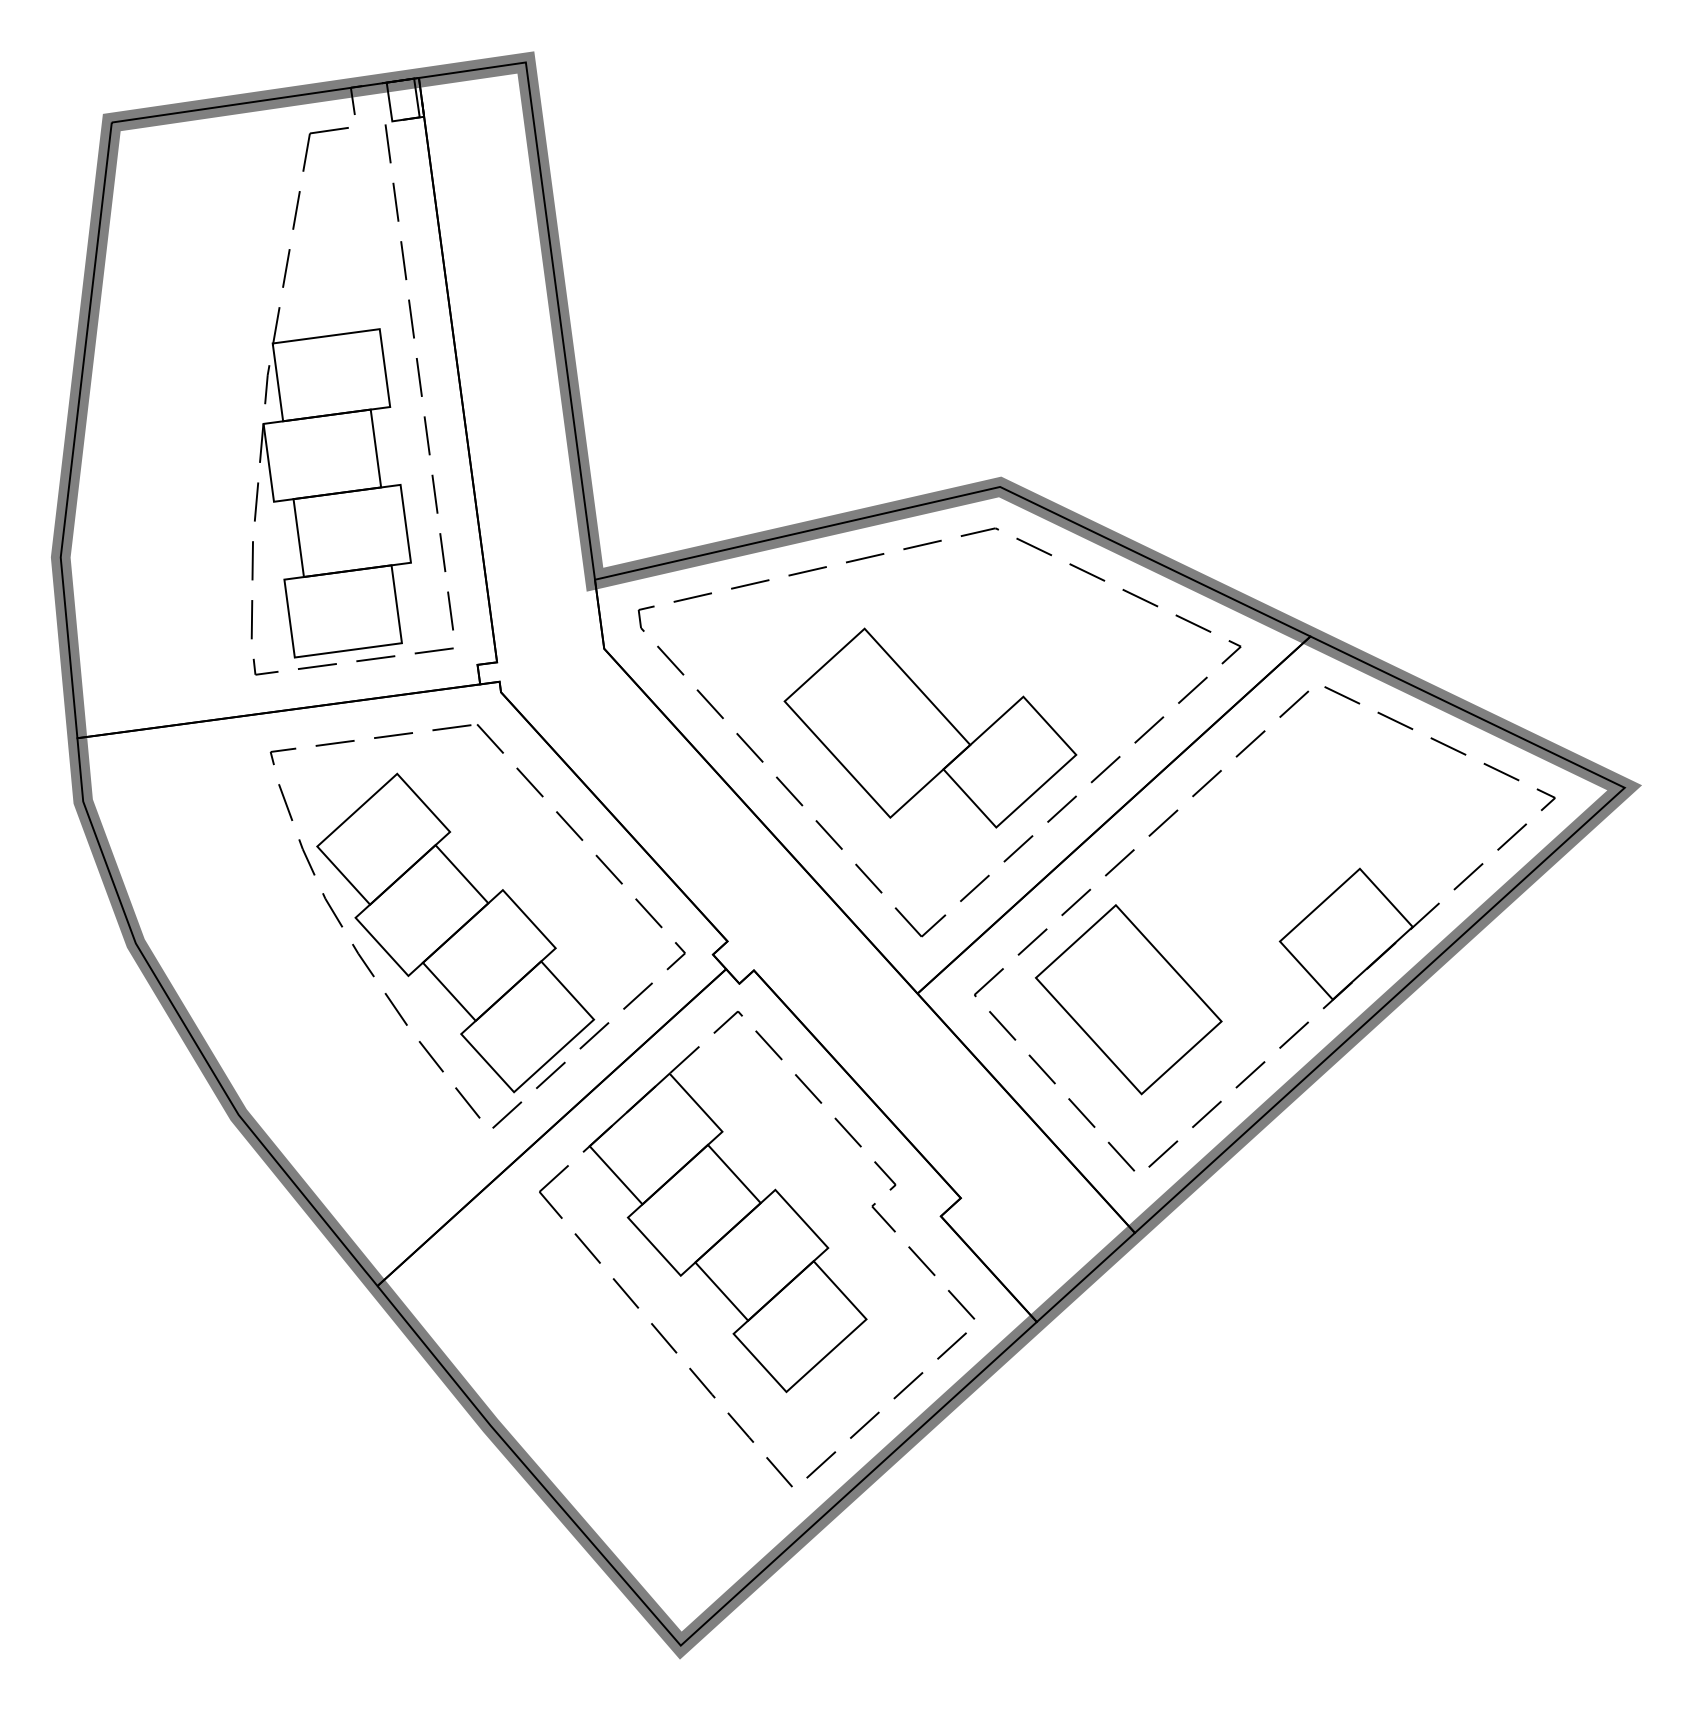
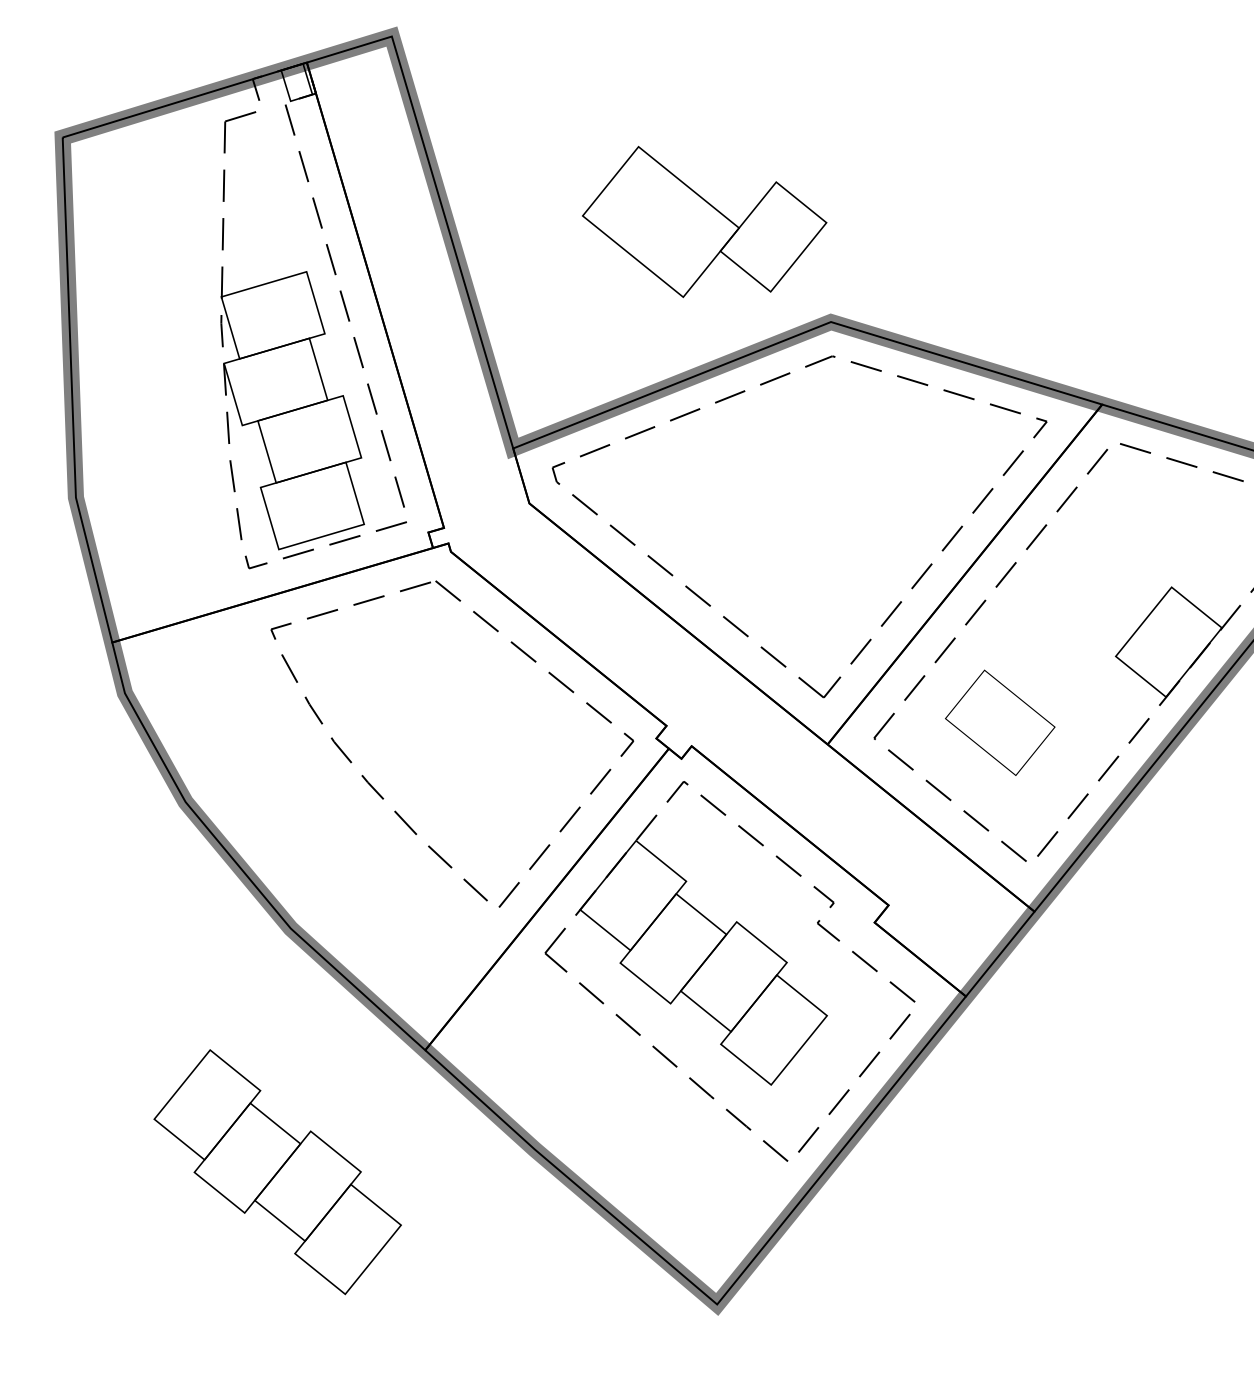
part: (930, 727) -> (704, 218), moved
part: (455, 932) -> (277, 1171), moved
part: (1128, 999) -> (999, 722), size x0.7

